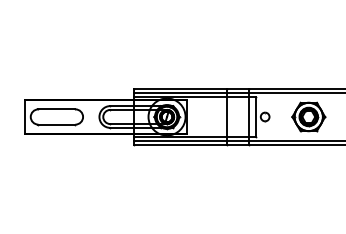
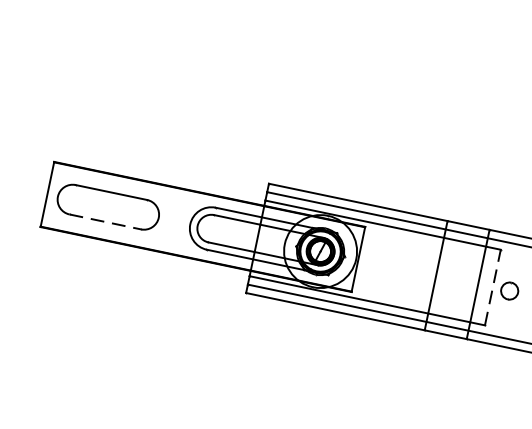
line: (256, 116) -> (493, 286), solid -> dashed
line: (56, 124) -> (104, 221), solid -> dashed

